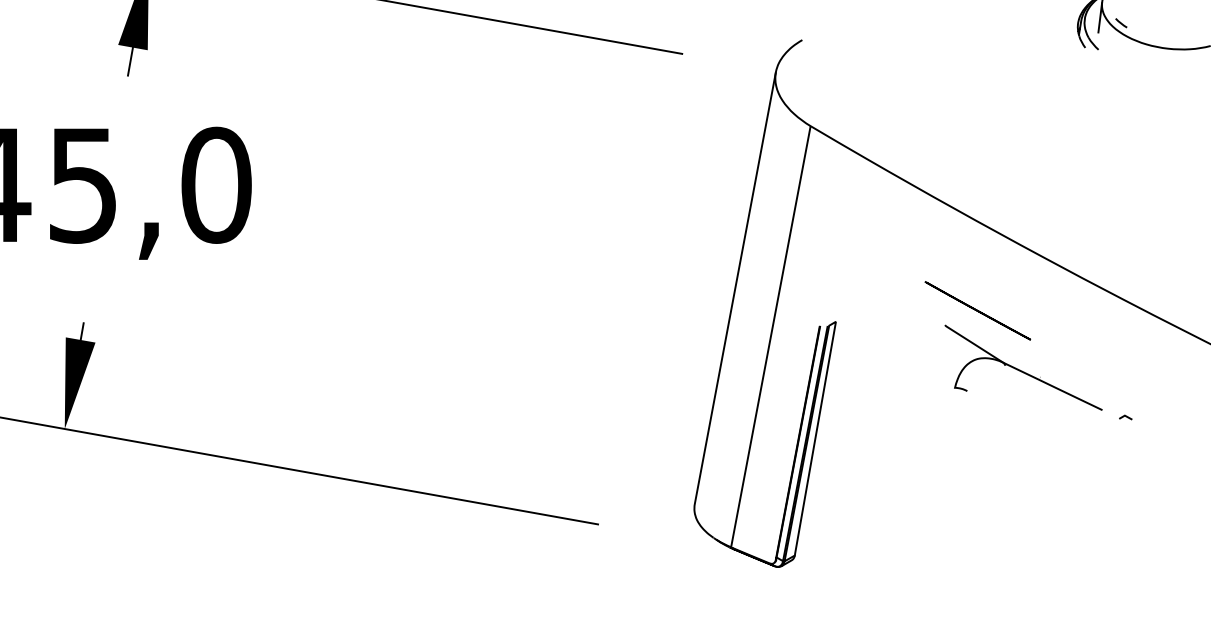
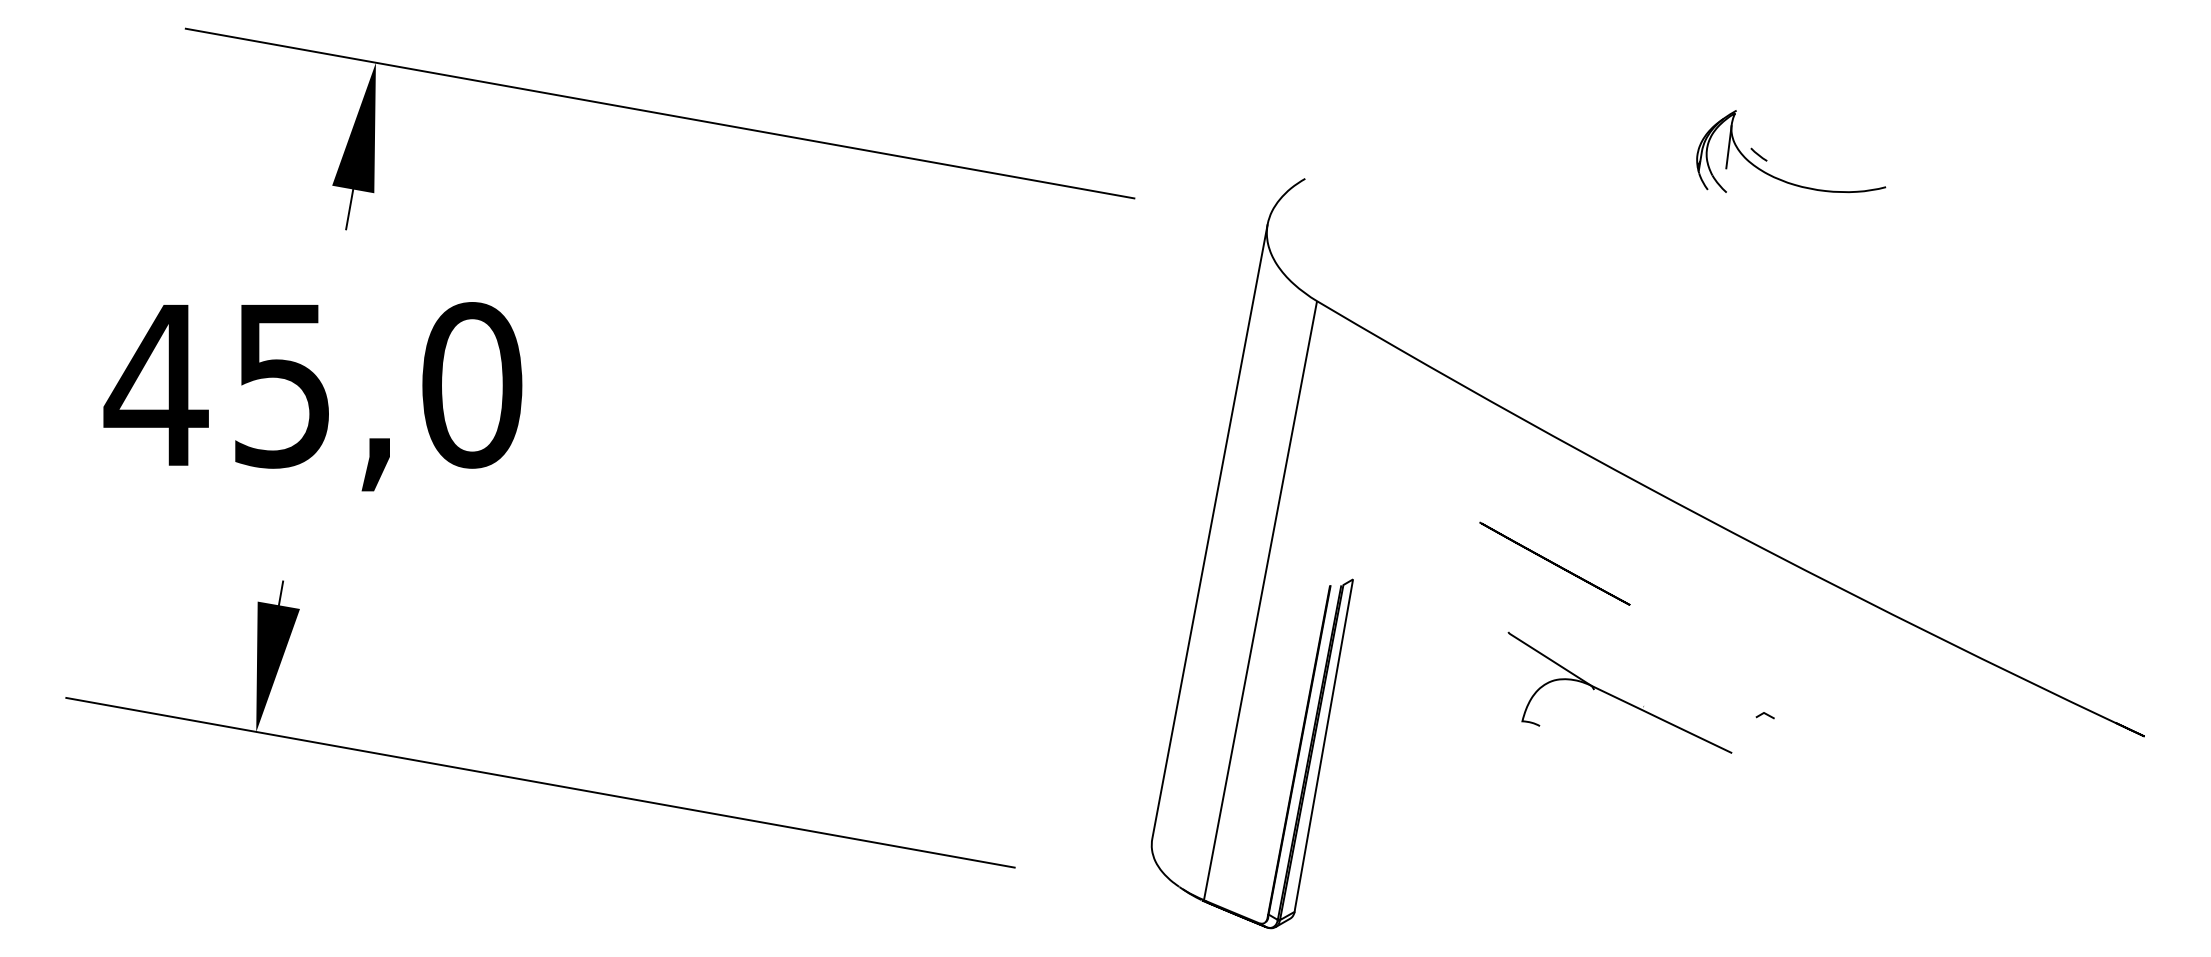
part: (1023, 367) -> (1619, 692), moved

